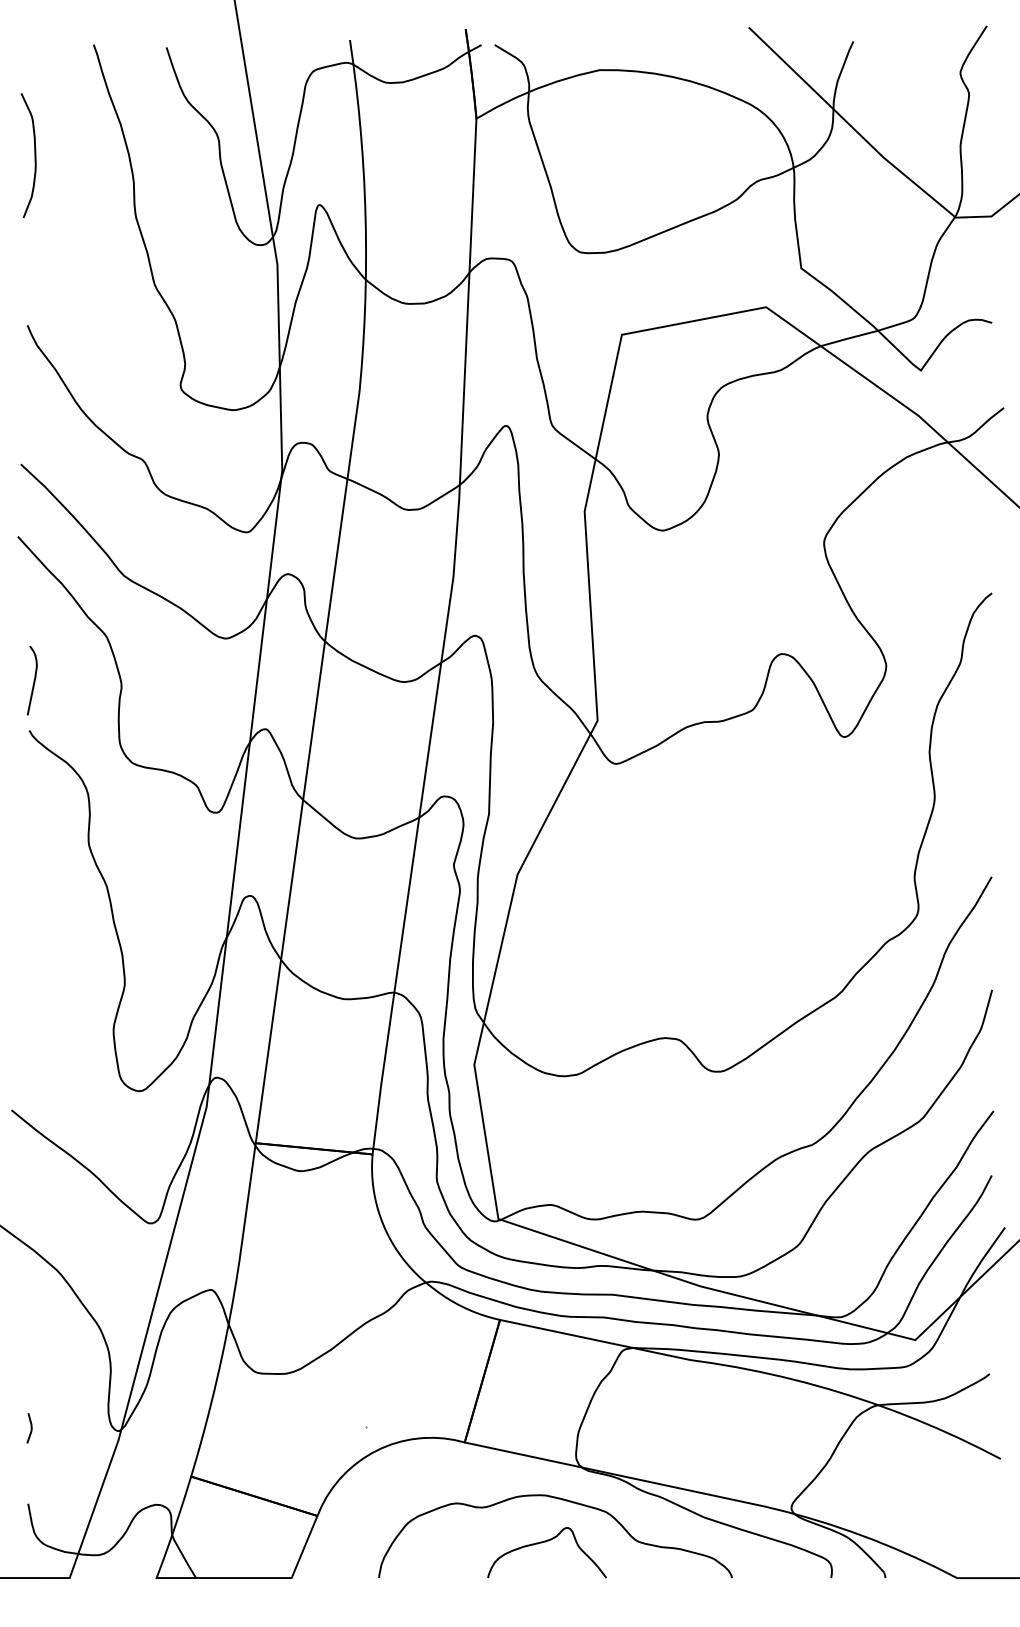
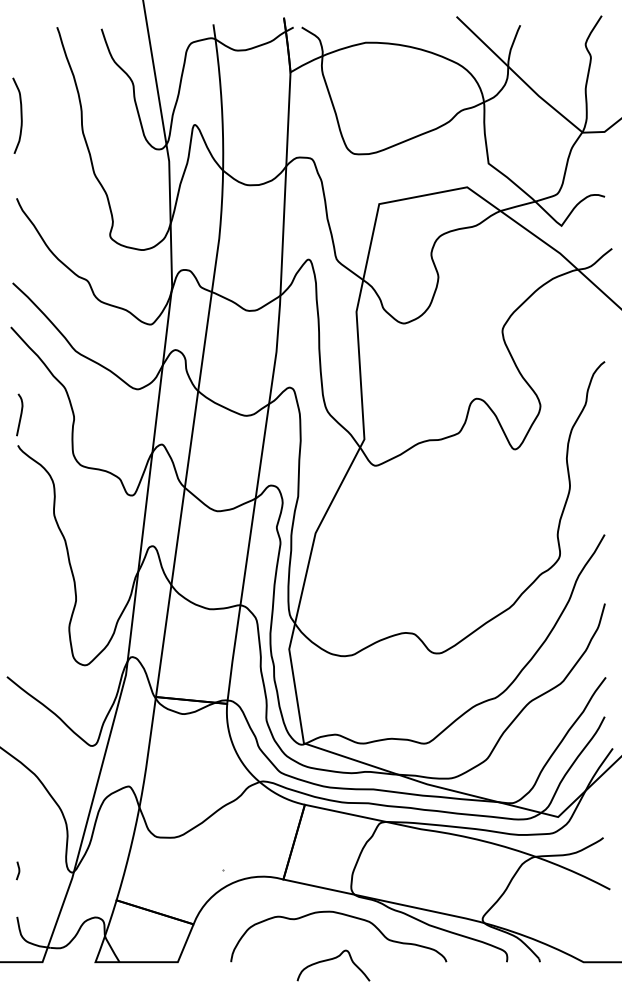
curve: (33, 155) -> (20, 115), moved
curve: (543, 1544) -> (331, 960), moved

